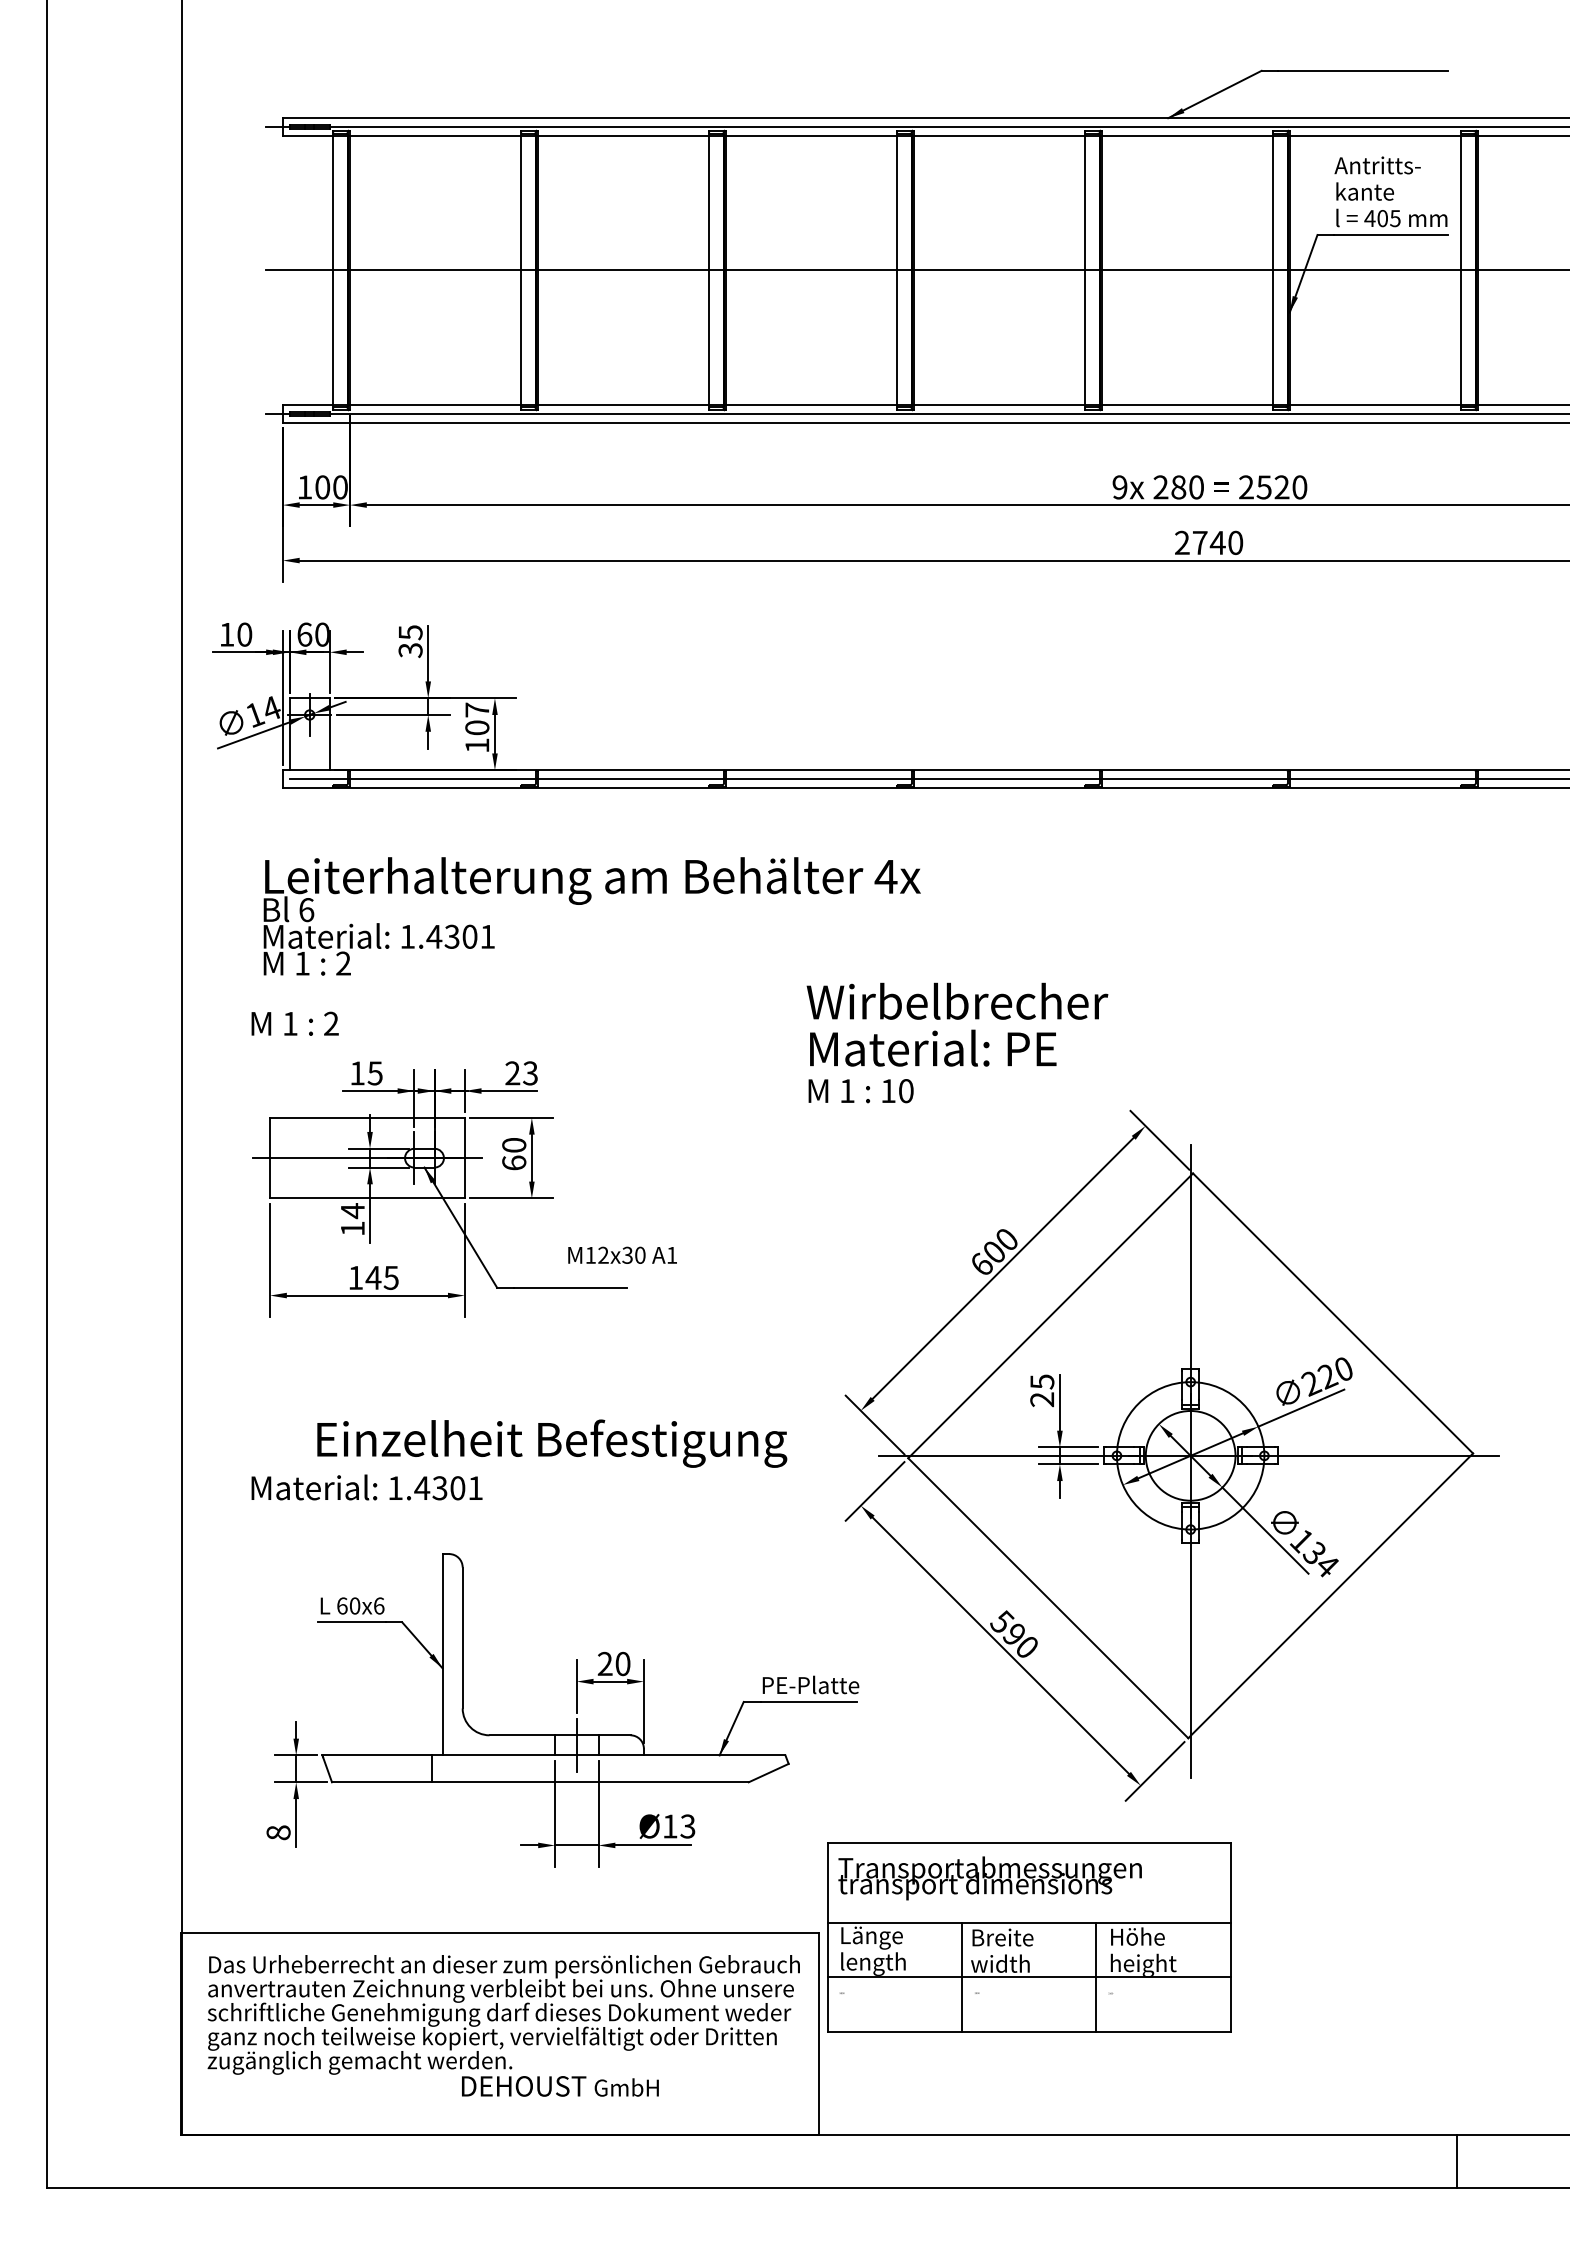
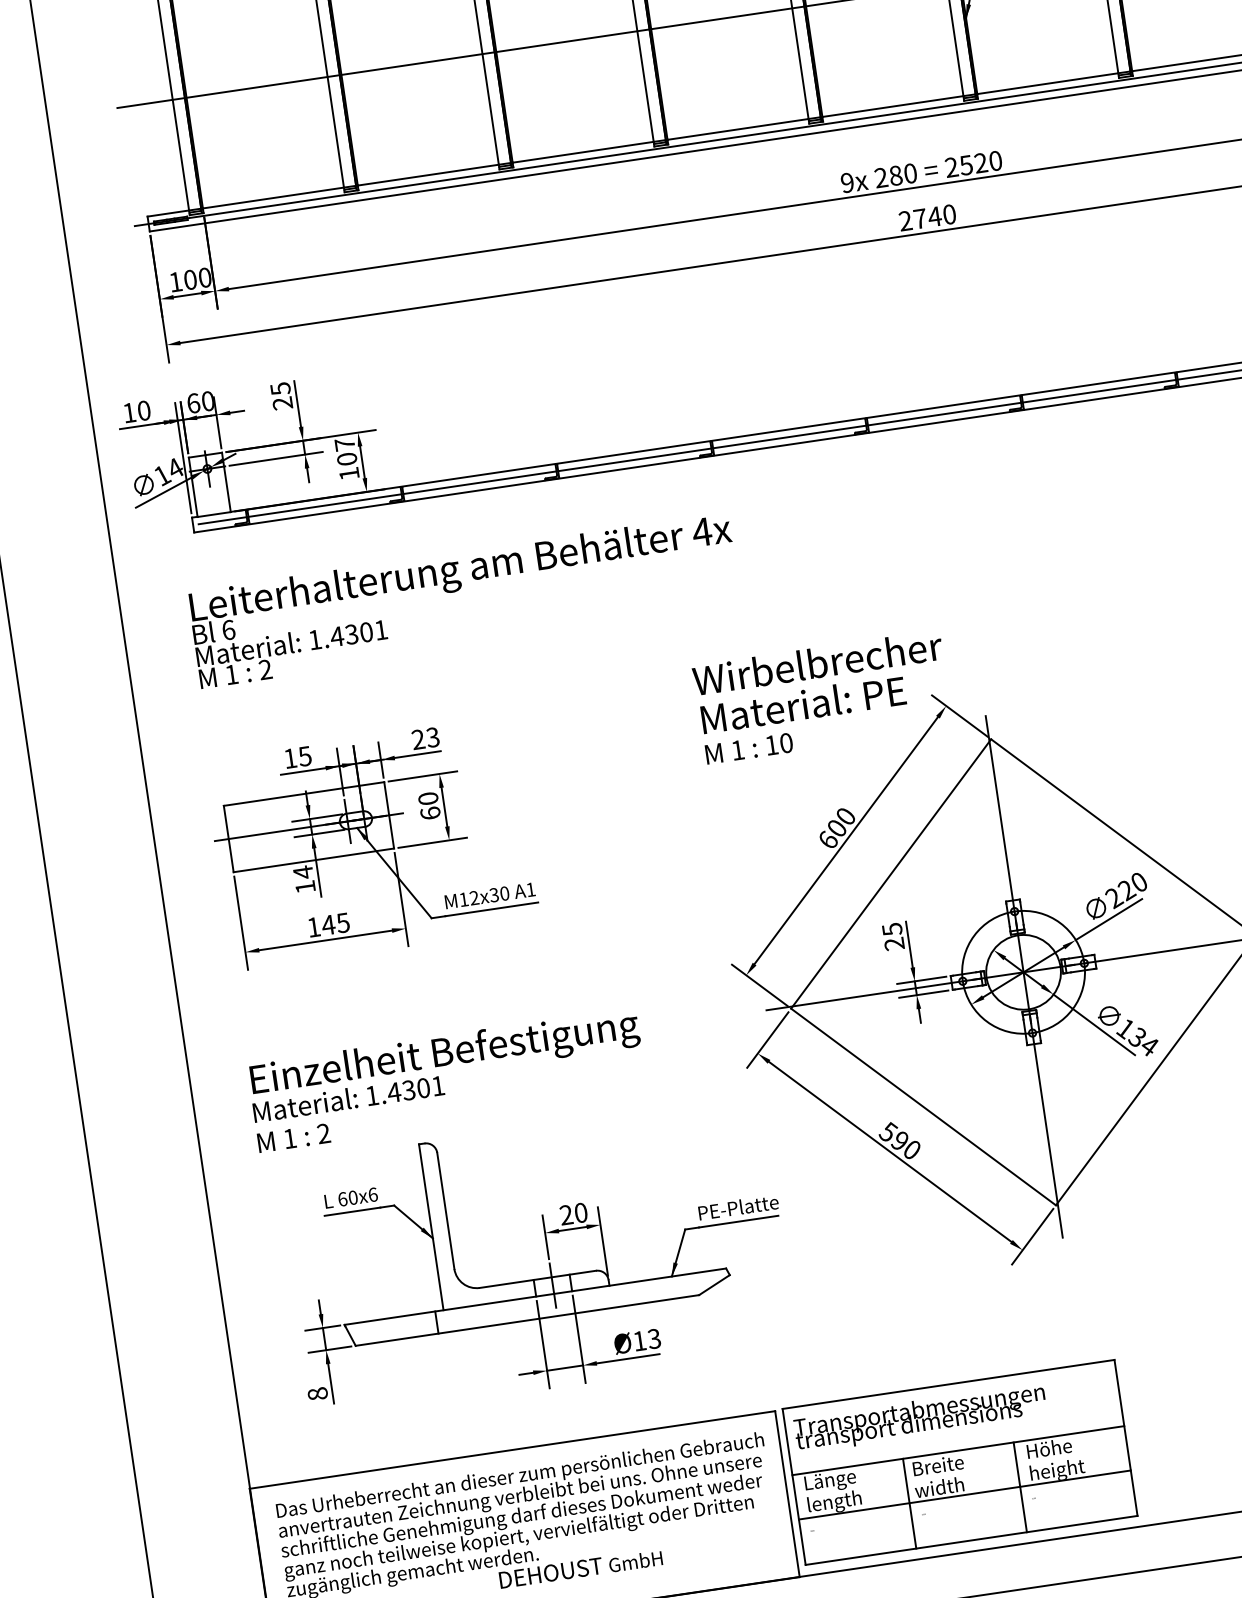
text: (410, 650) -> (282, 403), 35 -> 25
text: (294, 1023) -> (293, 1137), moved
text: (957, 1042) -> (822, 696), moved
text: (622, 1254) -> (489, 895), moved
text: (552, 1443) -> (445, 1054), moved
part: (1029, 1937) -> (960, 1462), moved

